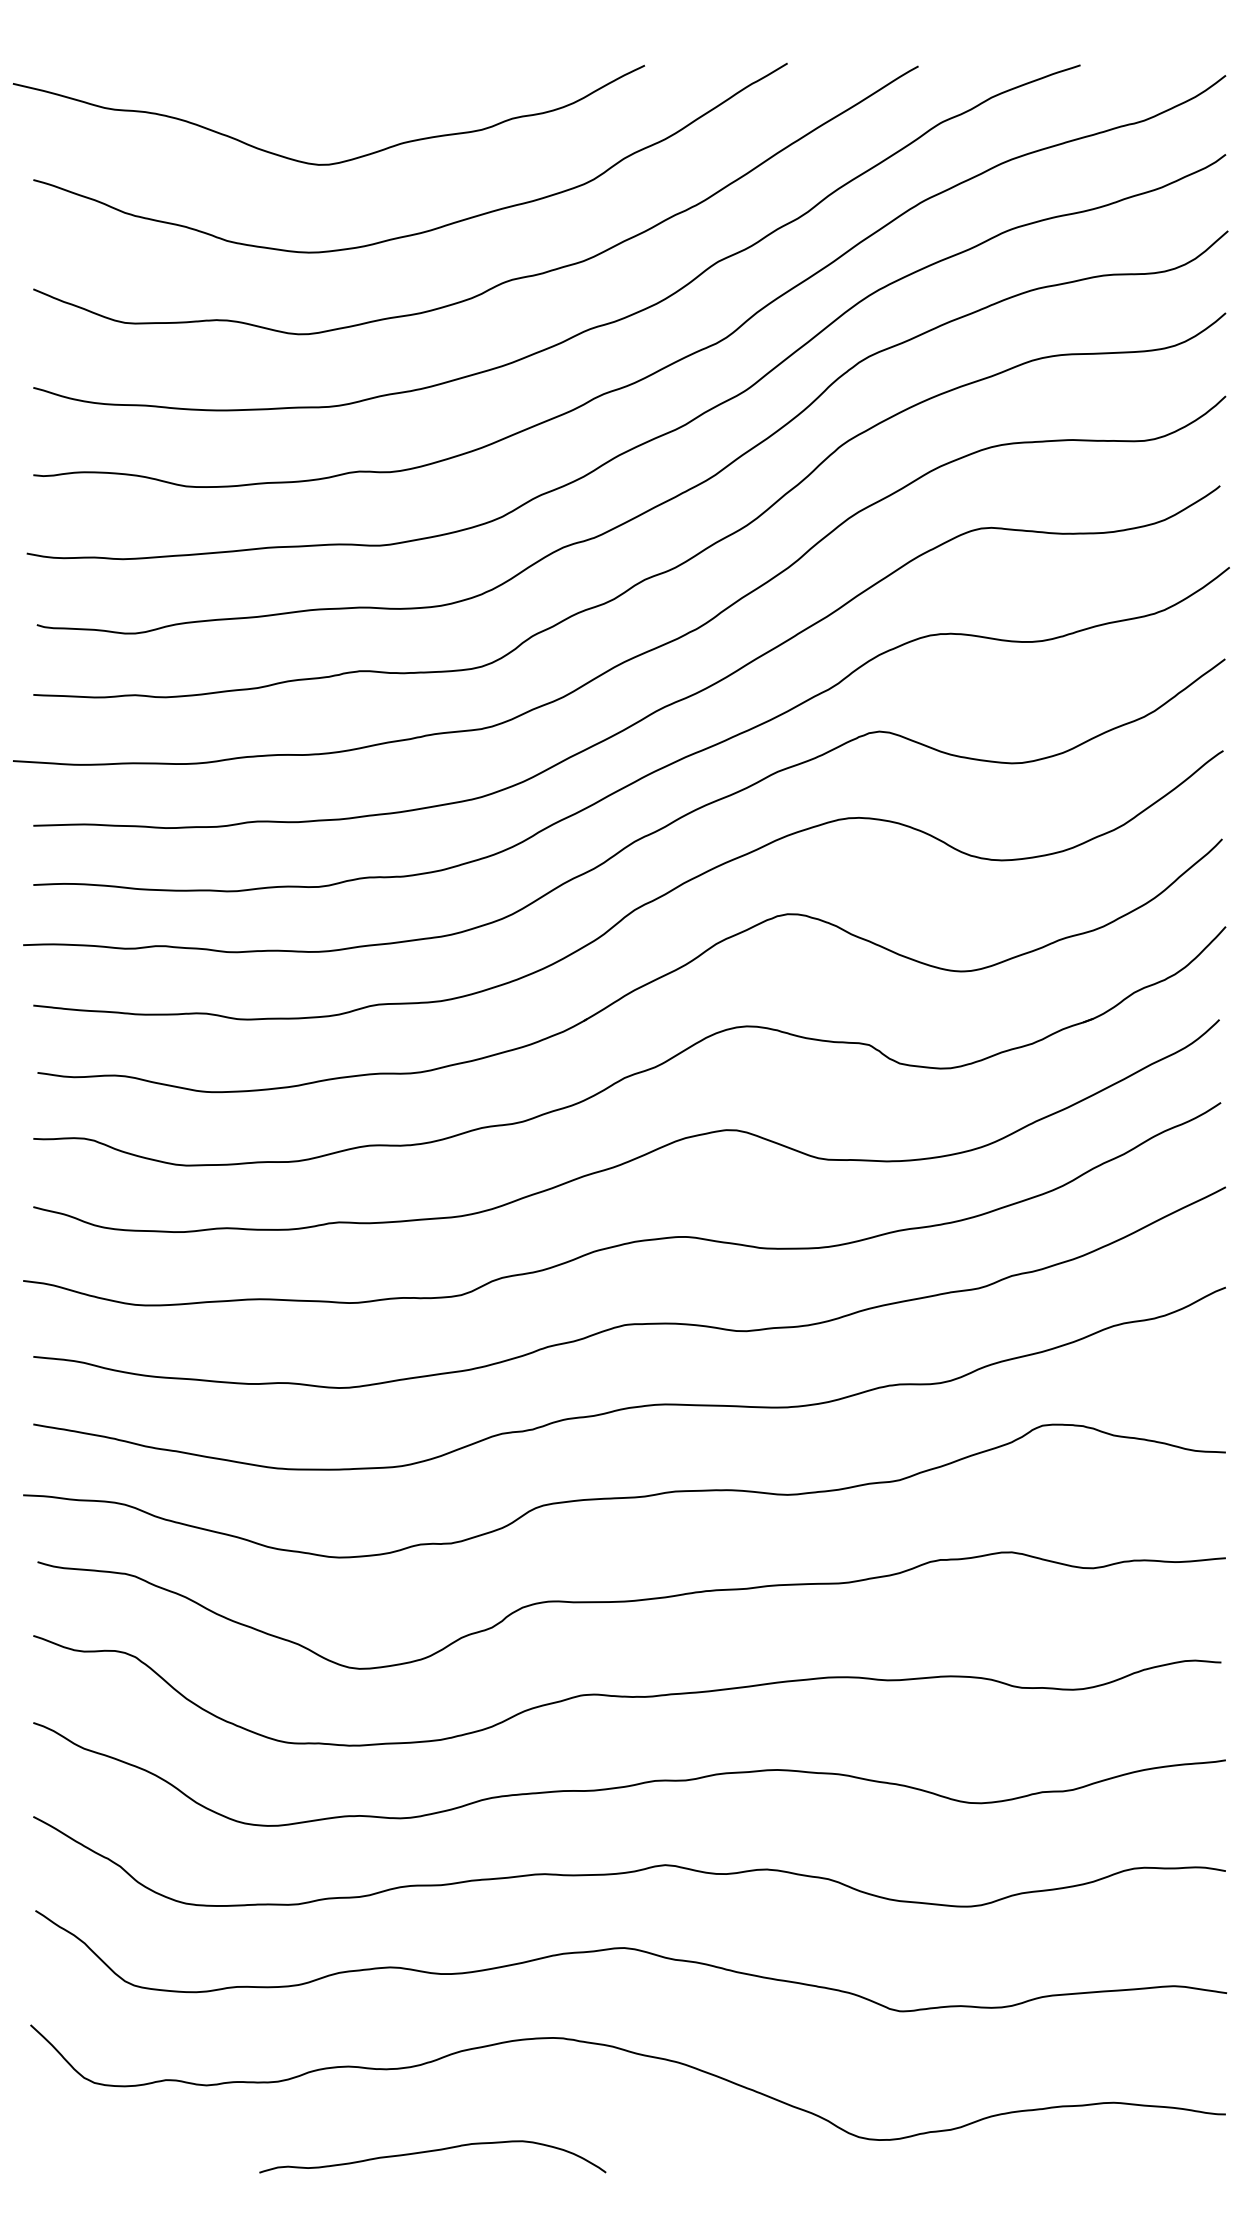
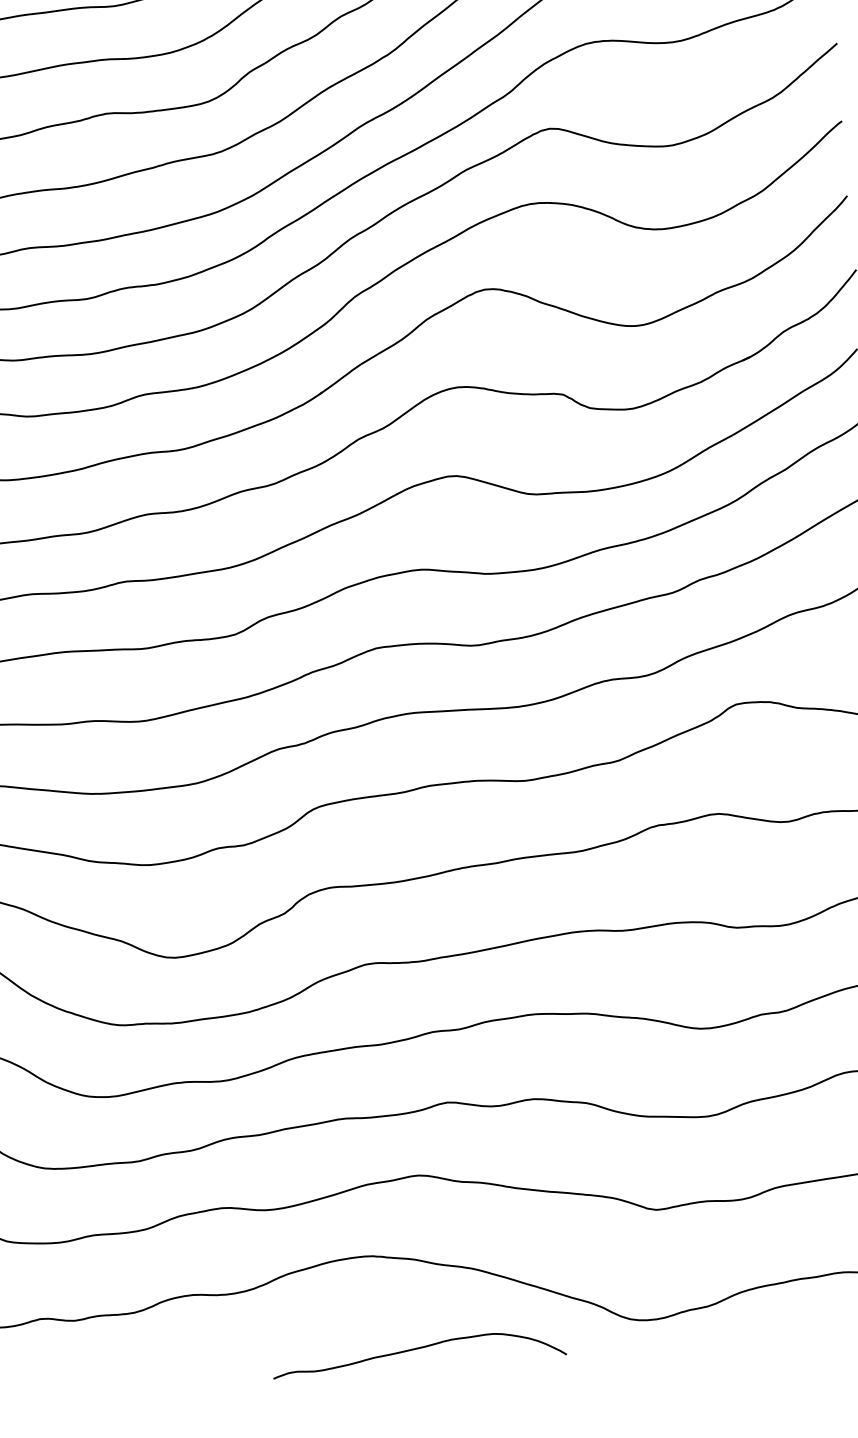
curve: (432, 2151) -> (418, 1348), moved

